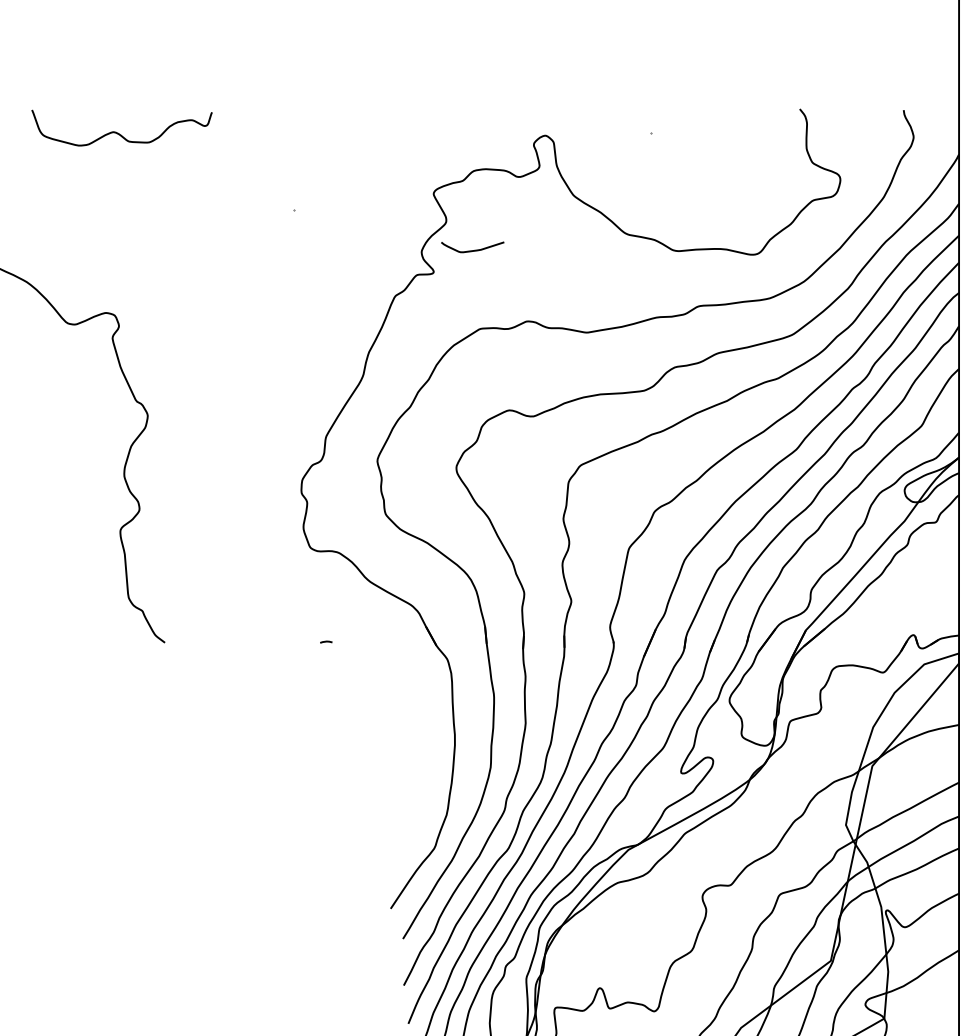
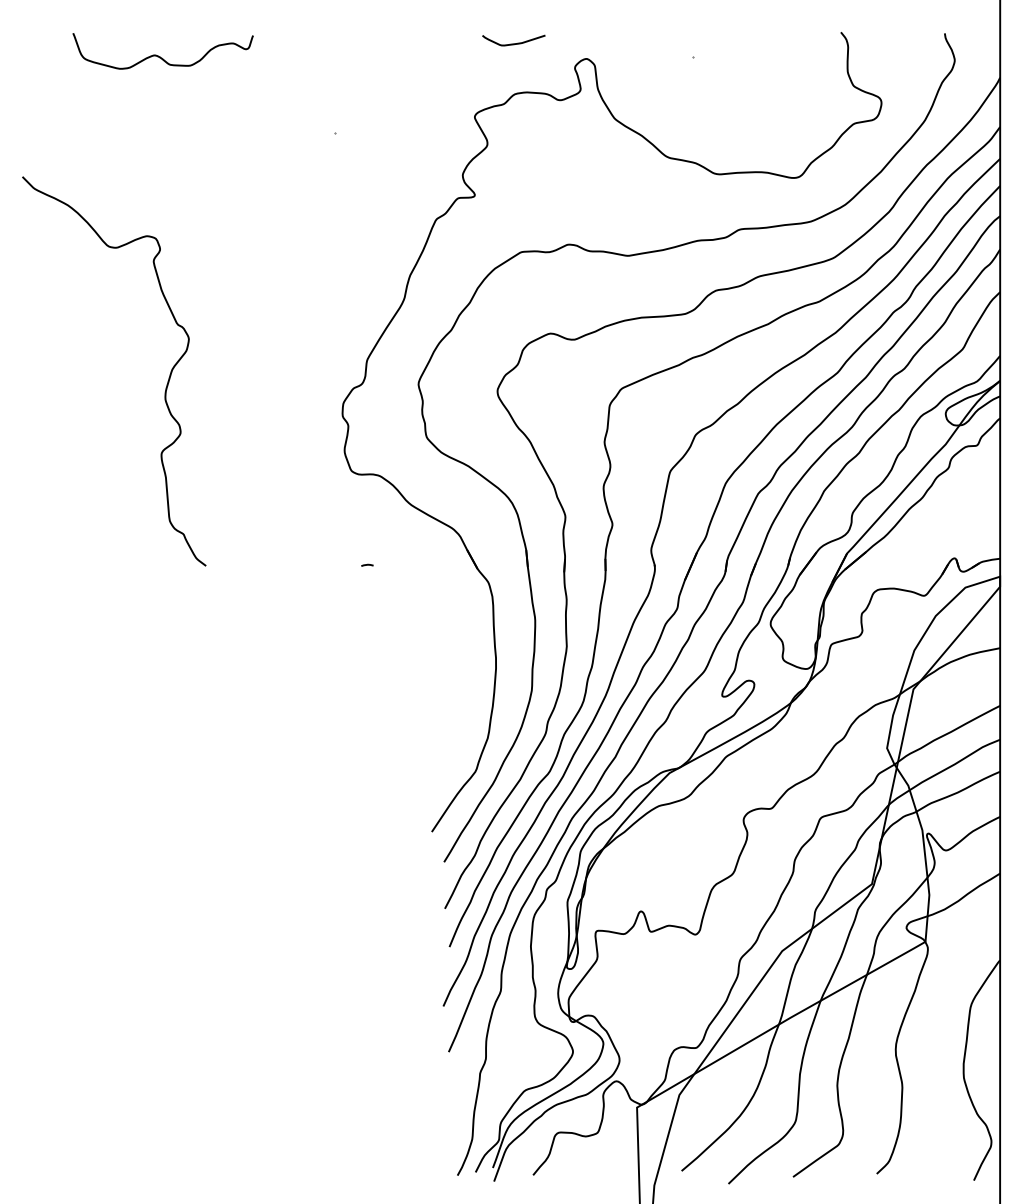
curve: (472, 250) -> (513, 43), moved

